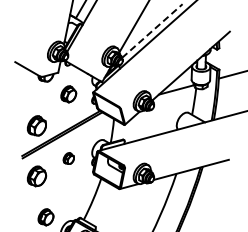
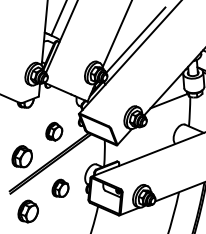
line: (152, 30) -> (135, 39), dashed -> solid
part: (68, 94) -> (53, 132), moved
part: (68, 158) -> (60, 188), size x1.43

